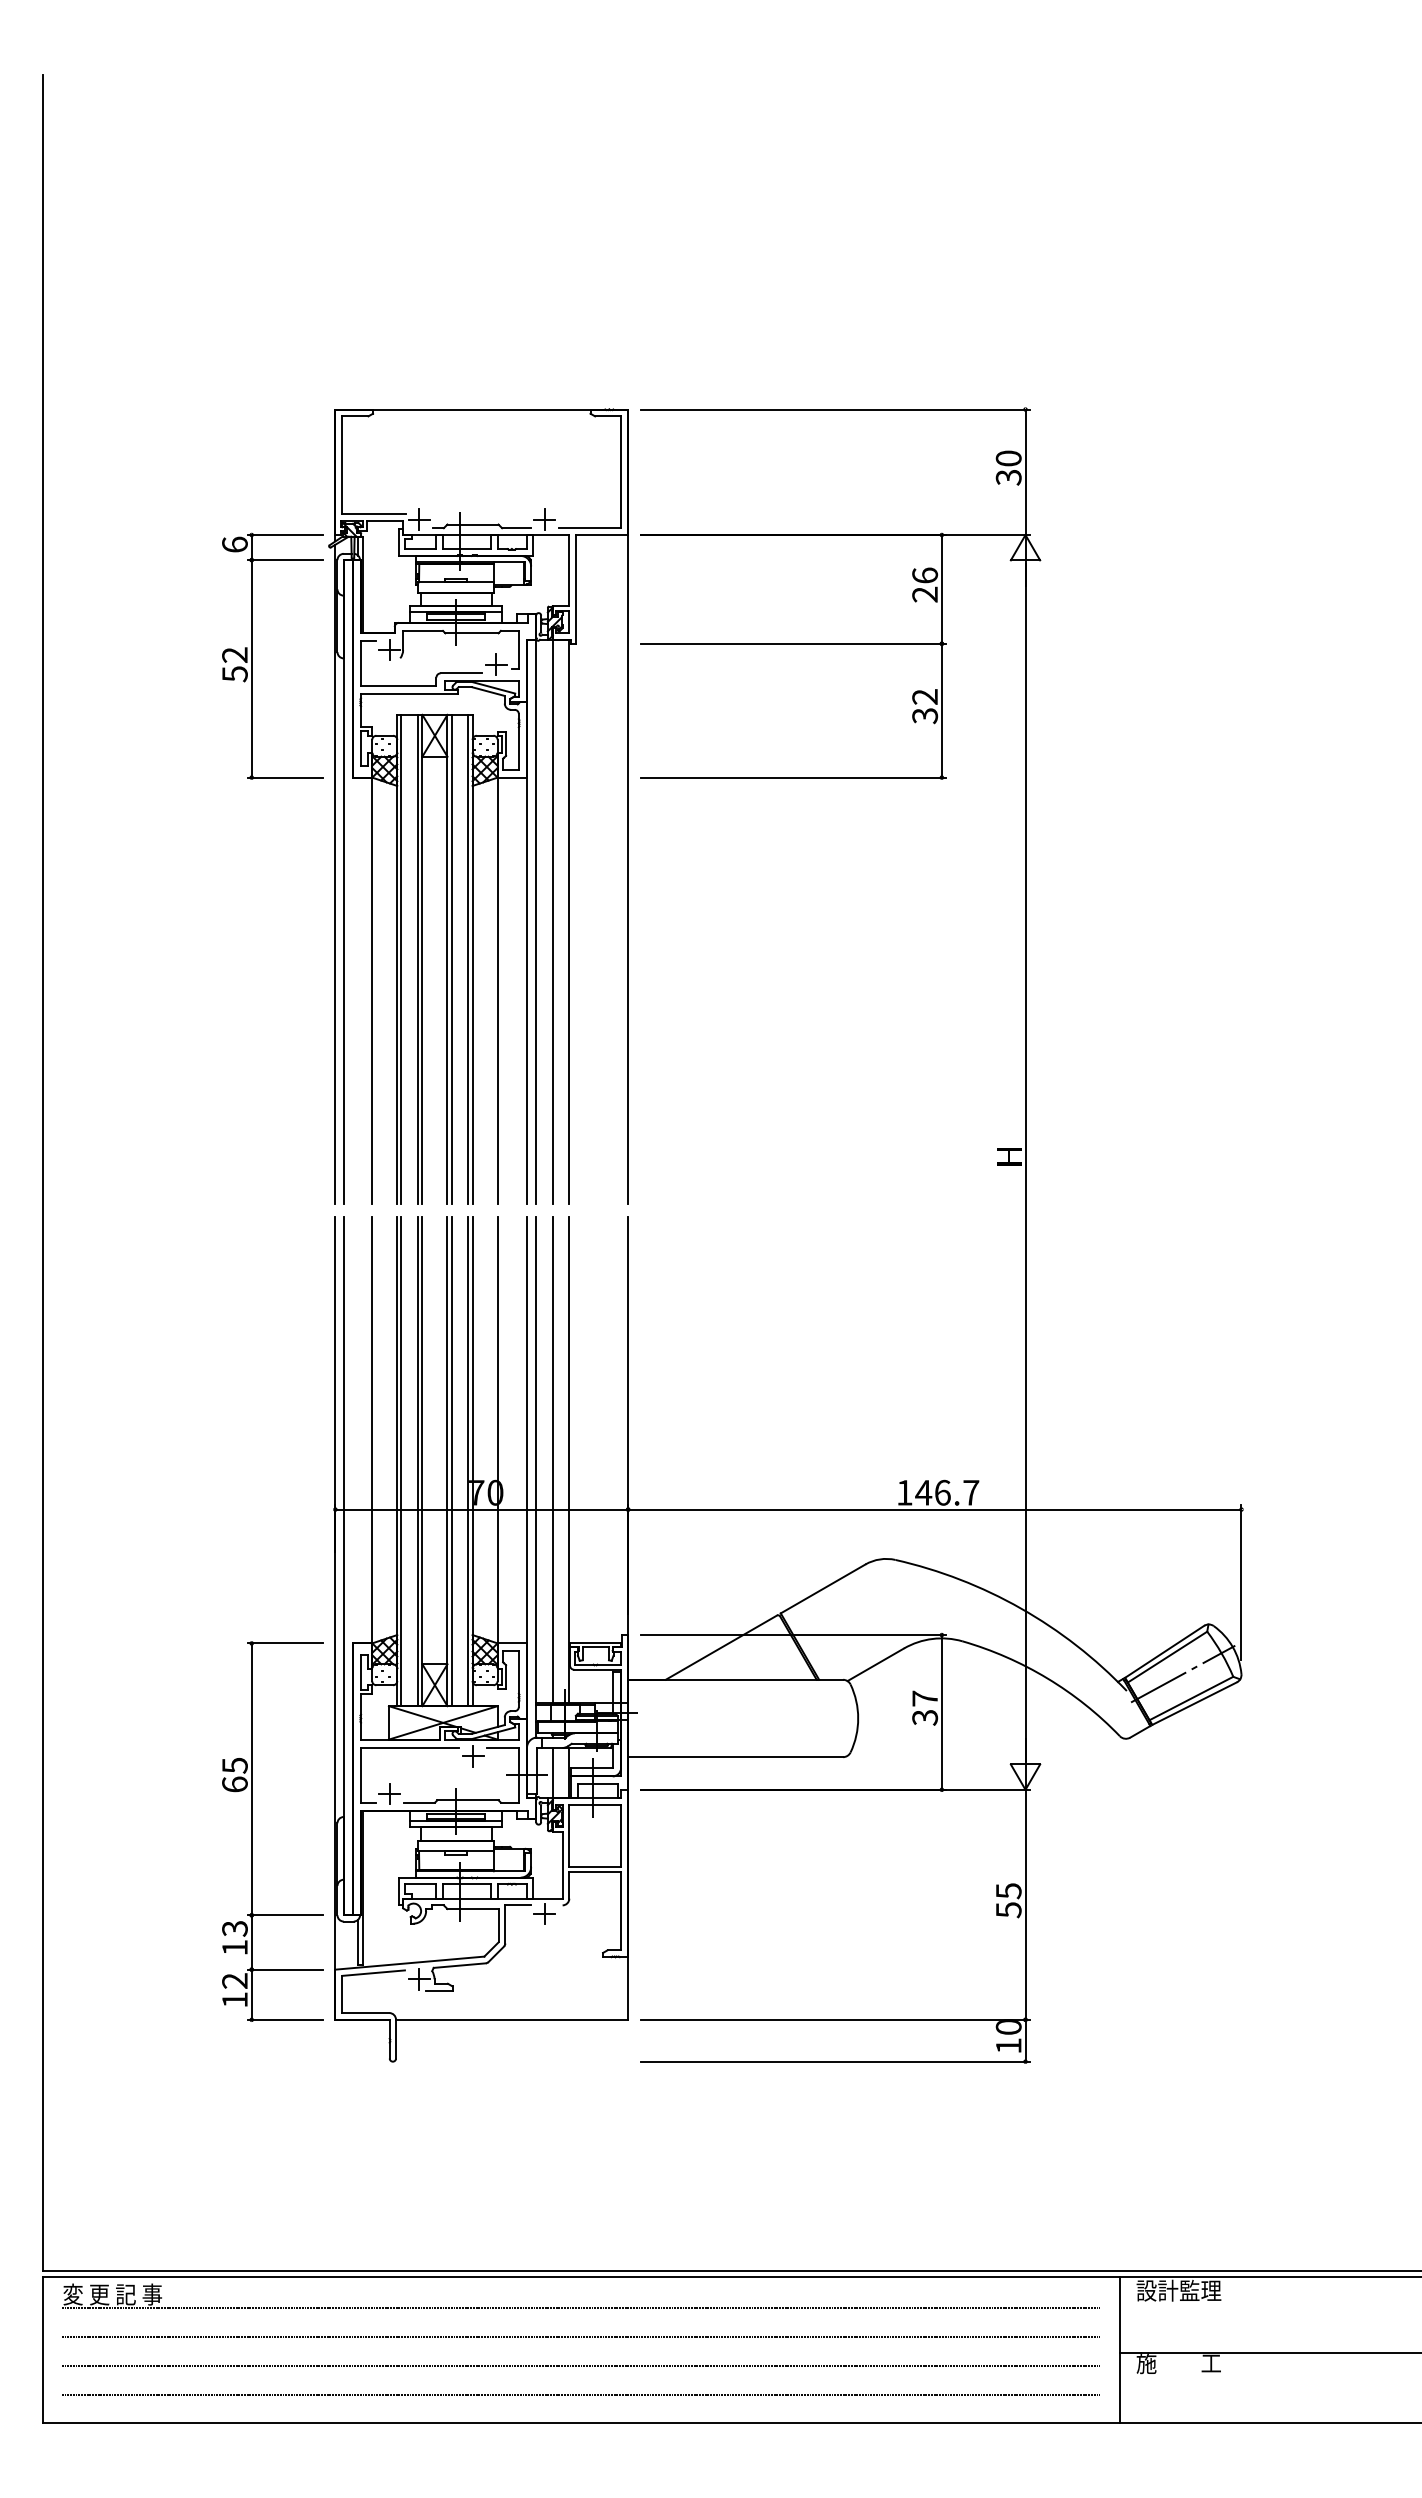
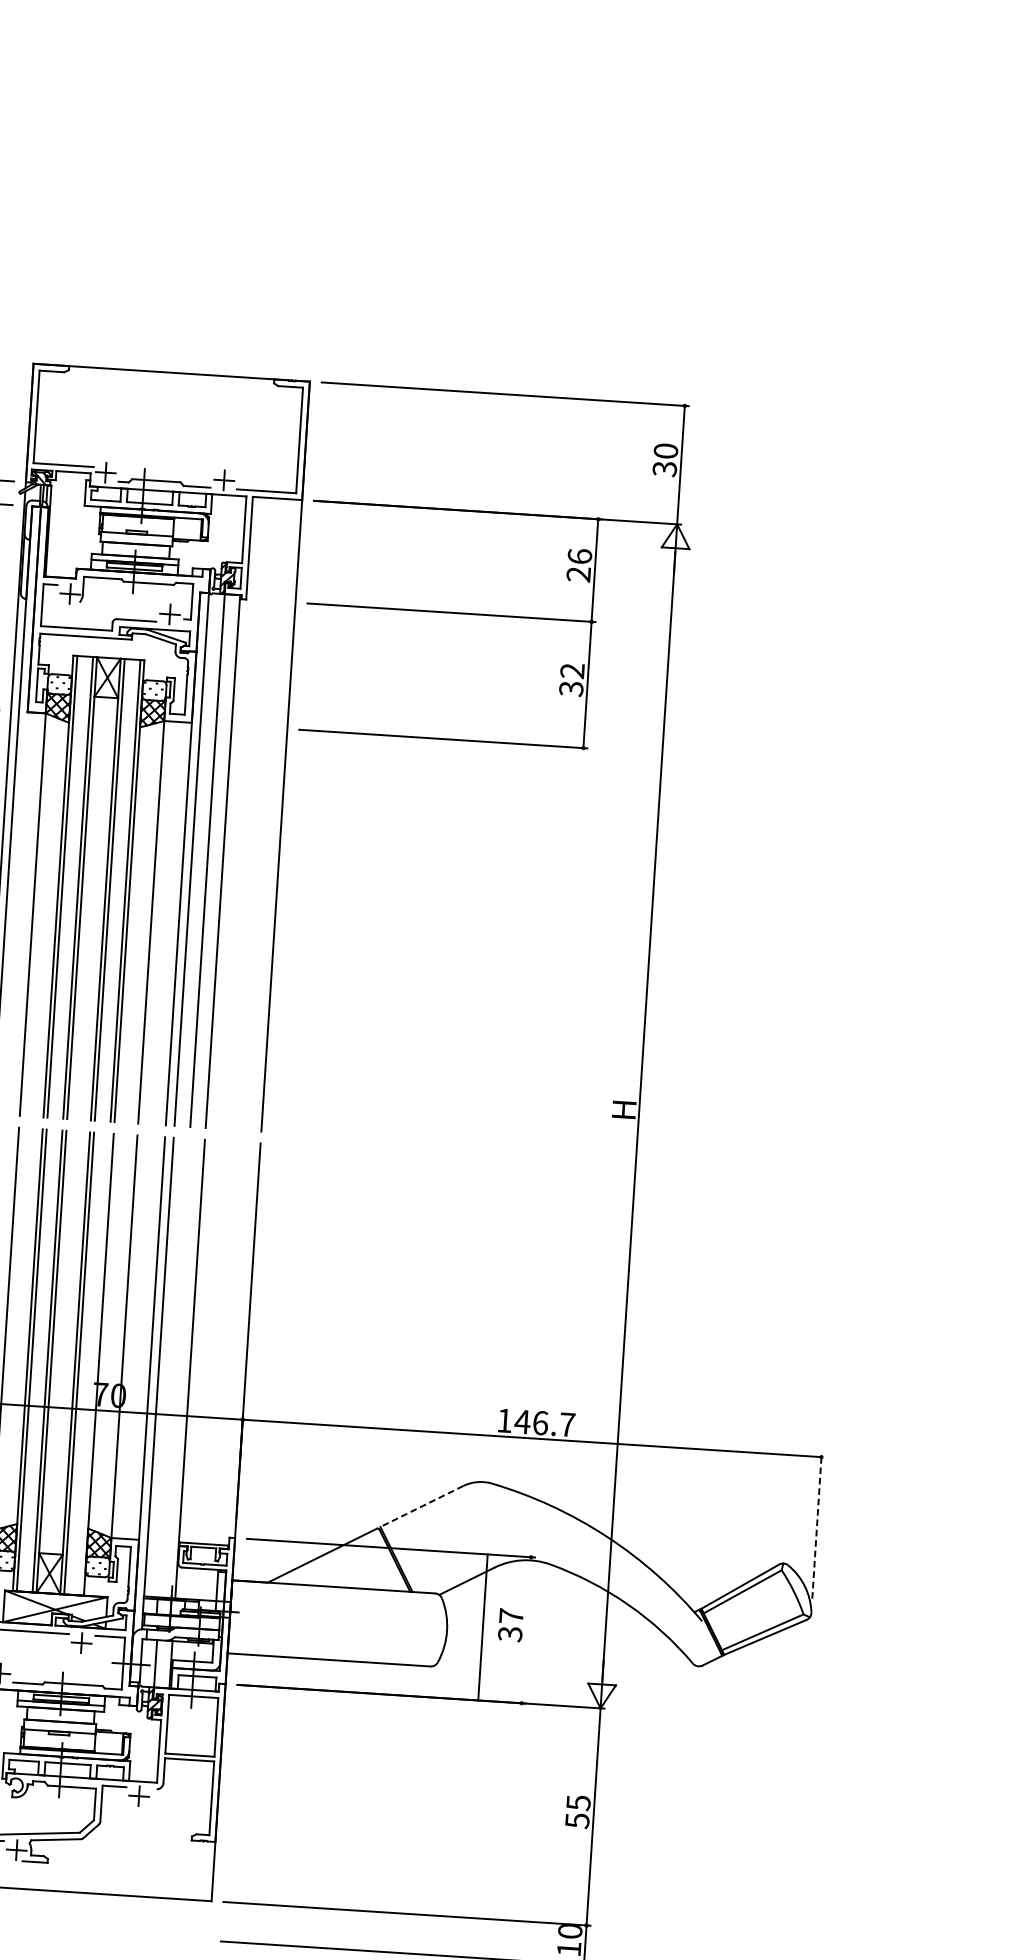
line: (552, 1459) -> (174, 1367), removed
line: (468, 1461) -> (95, 1364), removed
line: (1241, 1582) -> (817, 1525), solid -> dashed
line: (823, 1588) -> (422, 1506), solid -> dashed
line: (1183, 1673) -> (756, 1608), removed
line: (941, 1712) -> (482, 1627), moved

